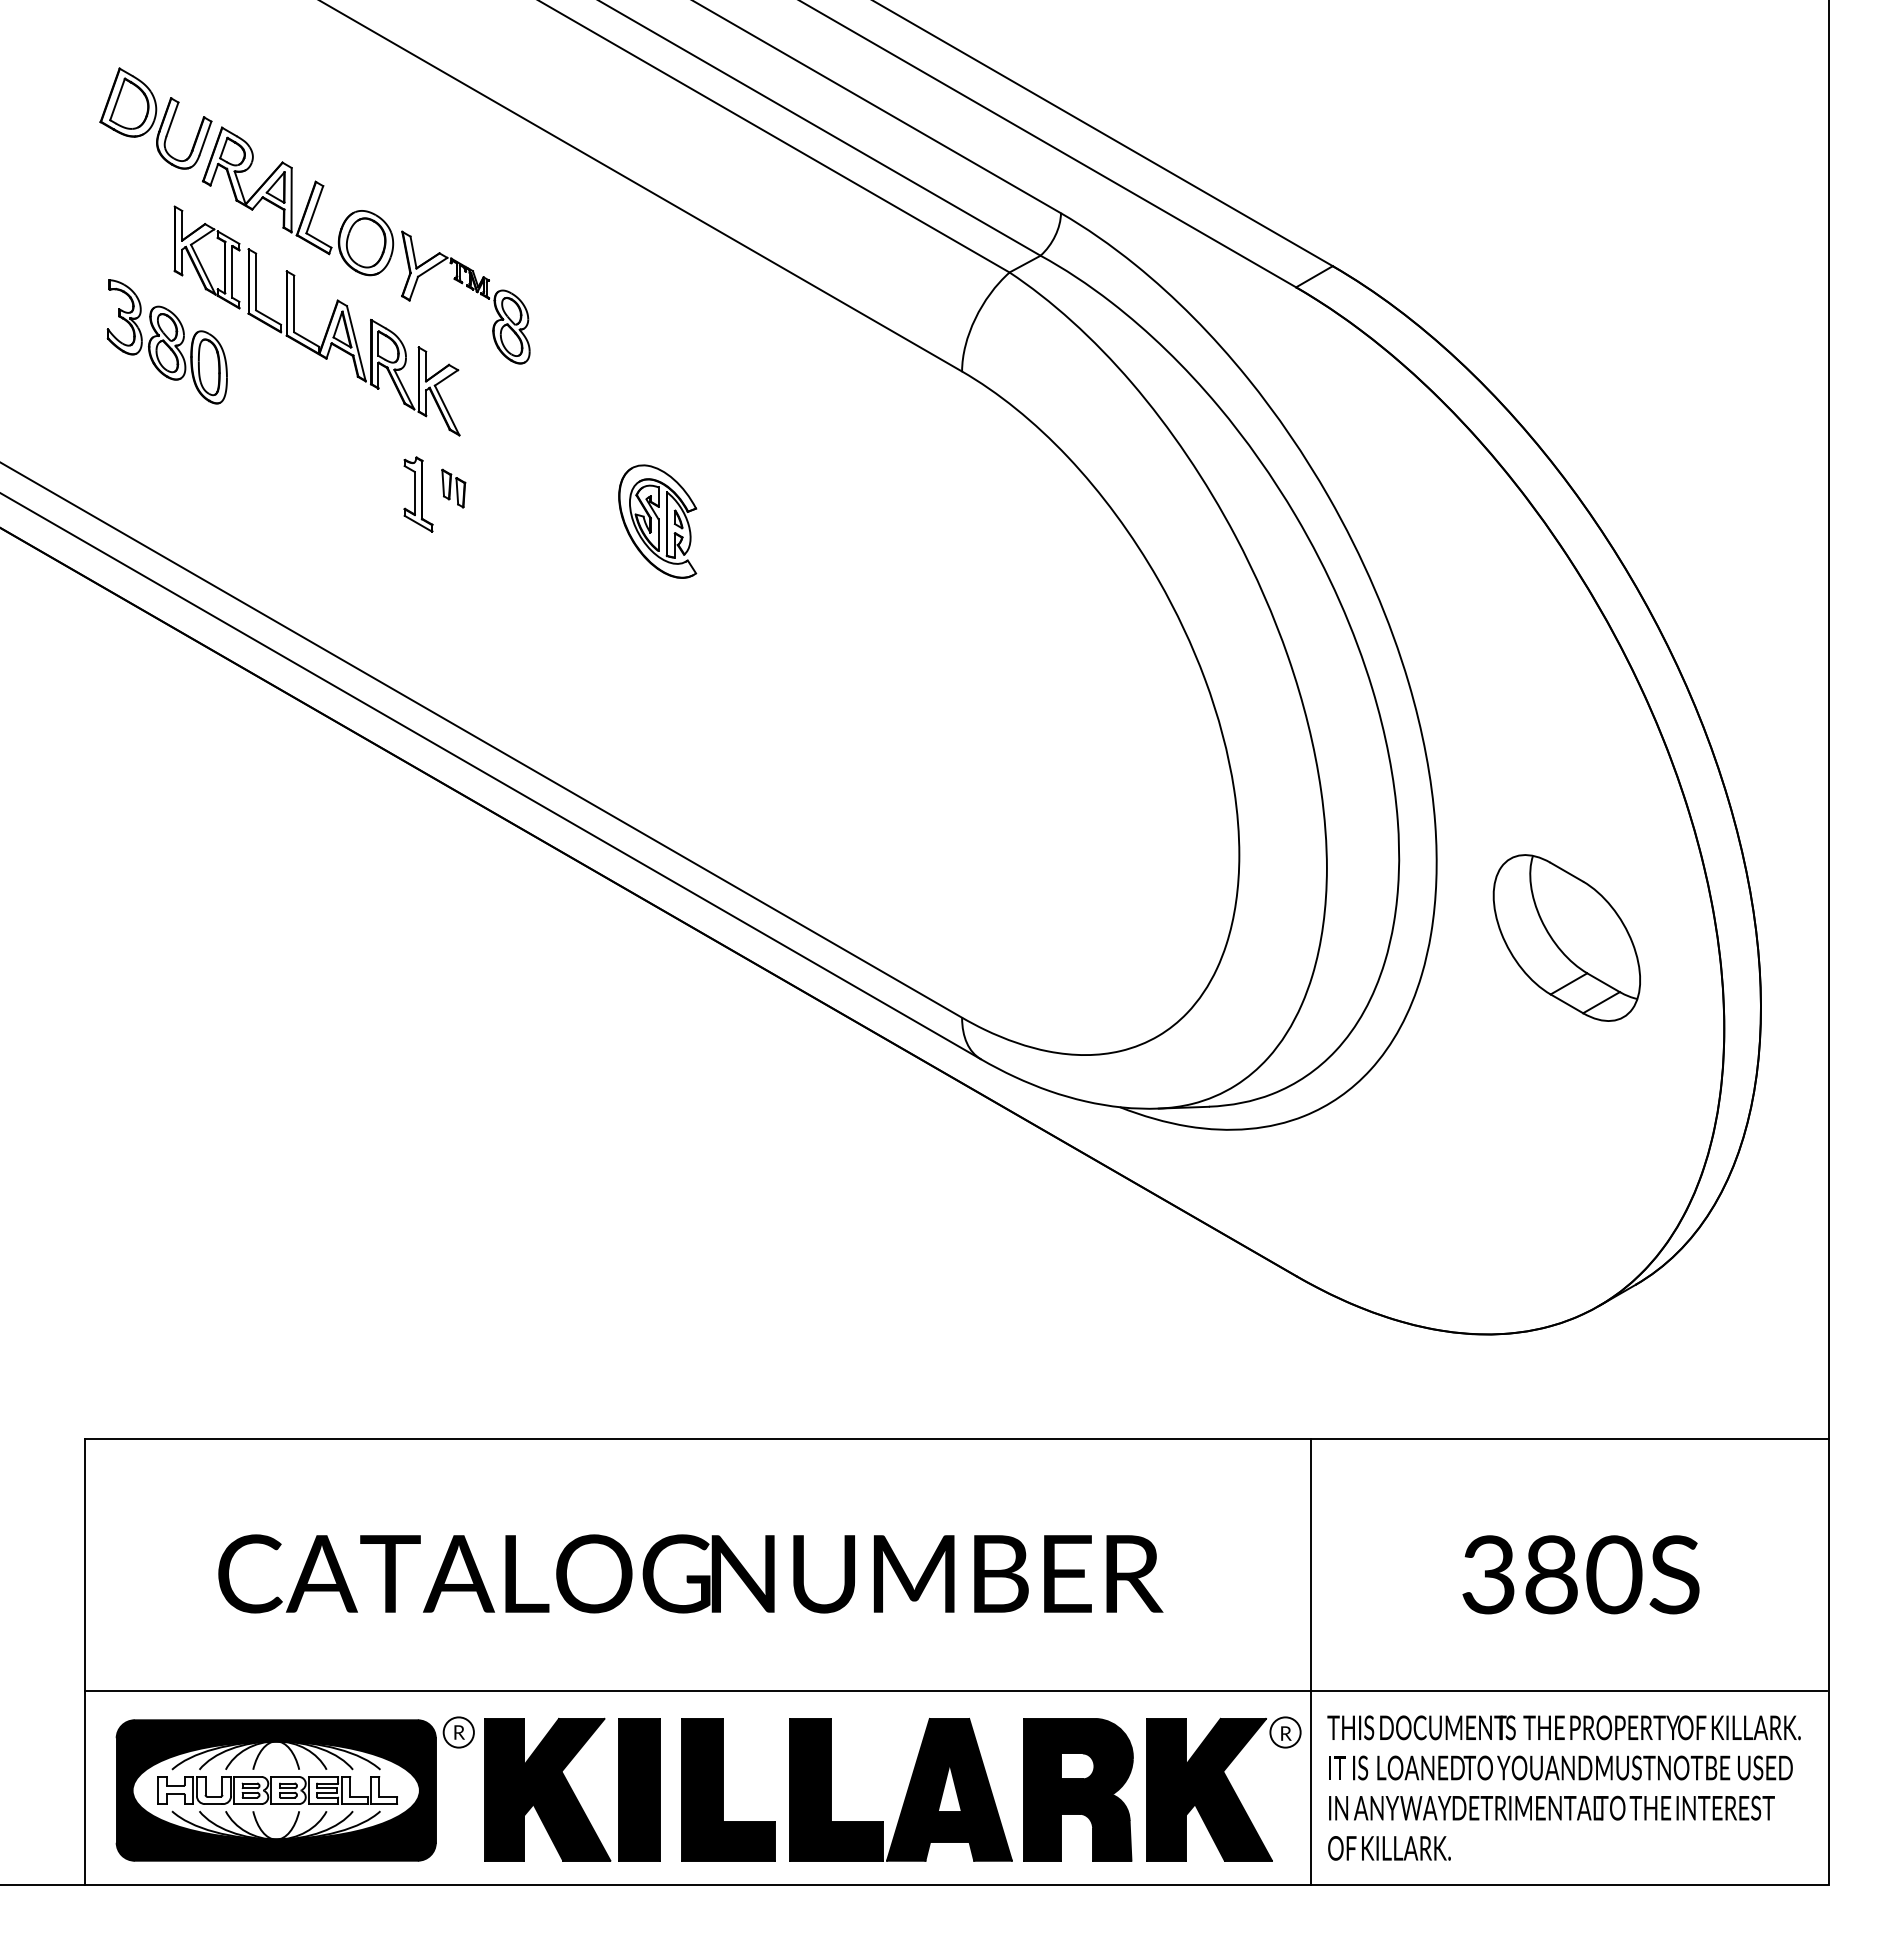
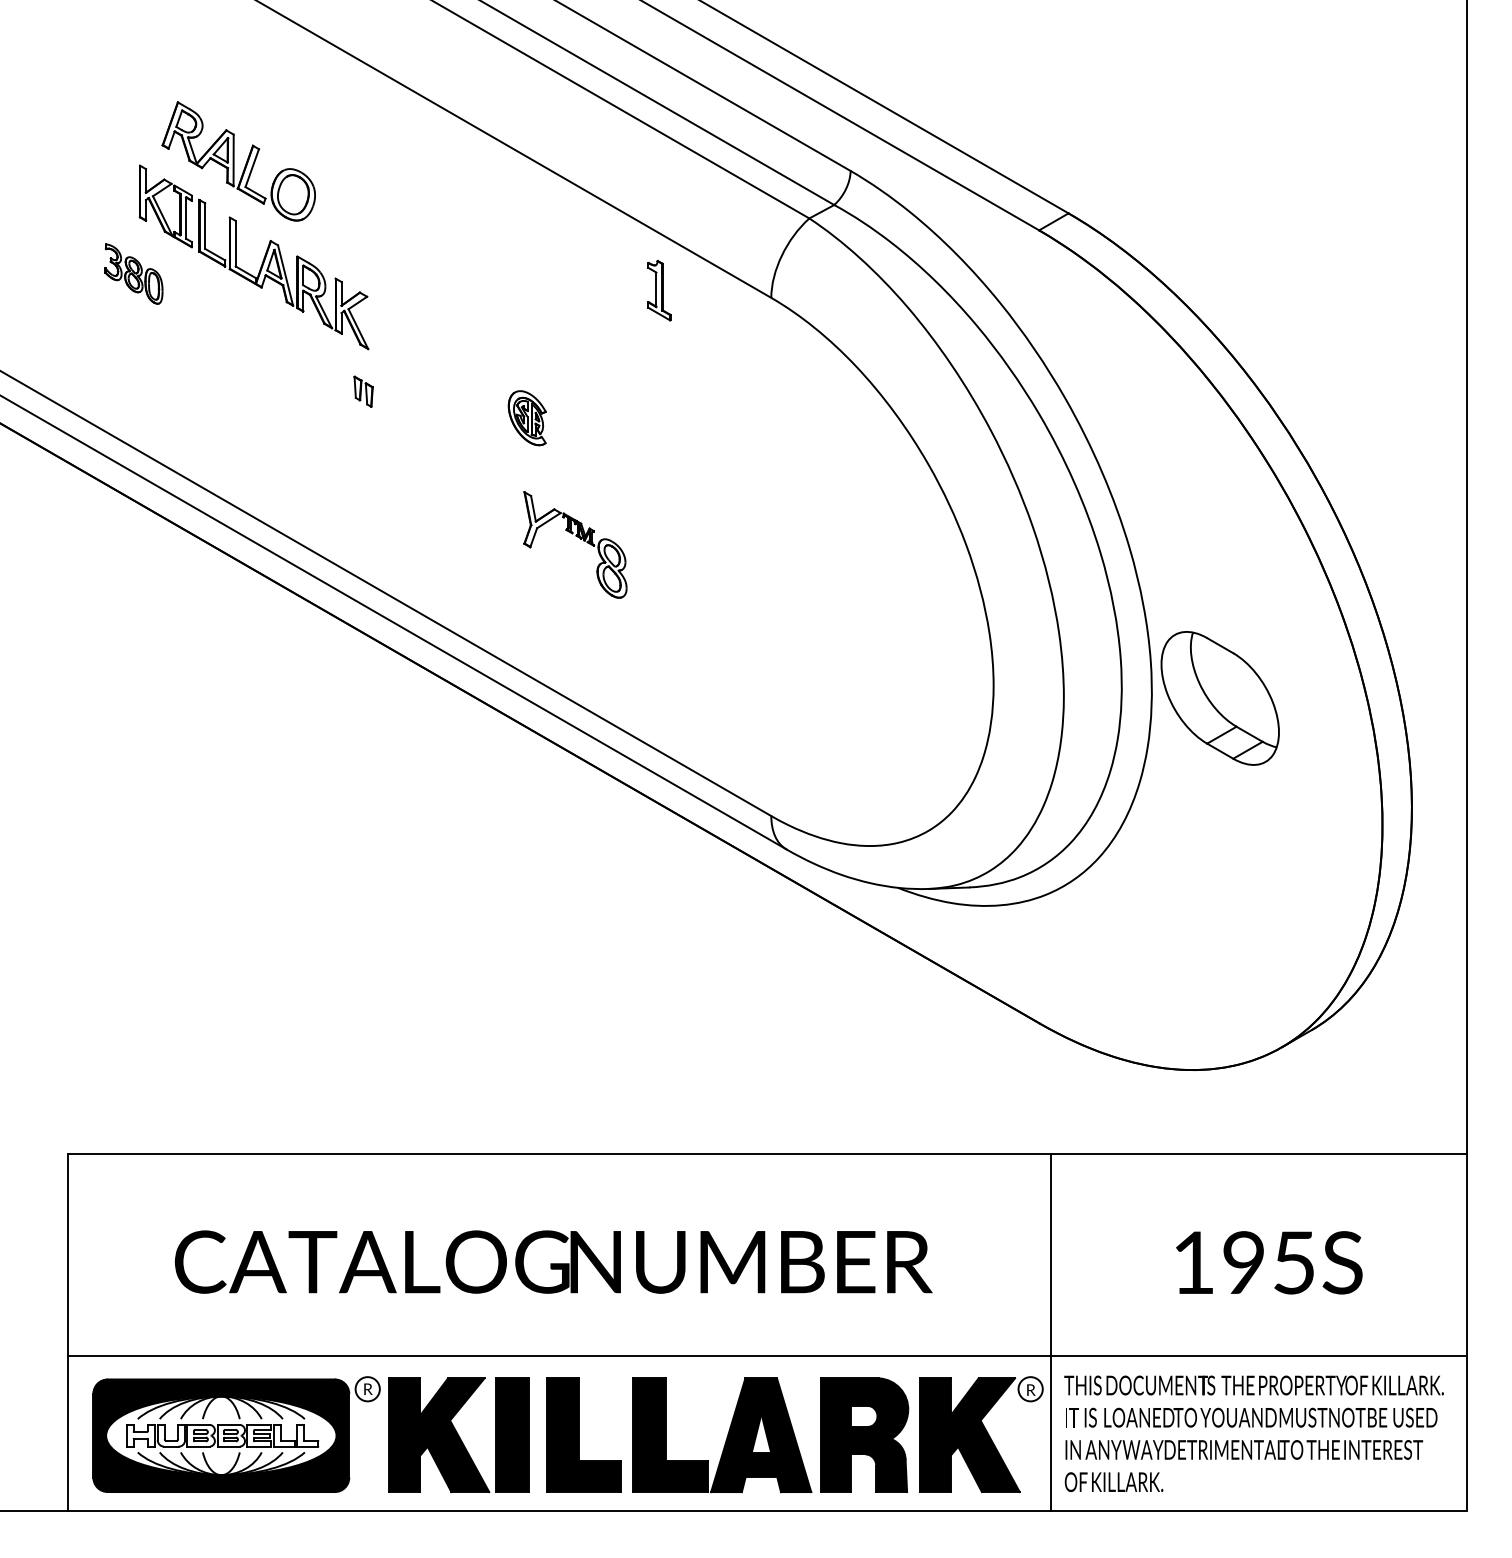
part: (155, 118) -> (124, 94), removed
part: (470, 289) -> (579, 538), moved
part: (166, 341) -> (133, 273), size x0.6
part: (418, 494) -> (659, 290), moved
part: (657, 521) -> (527, 418), size x0.6
part: (1566, 937) -> (1219, 698), moved
text: (1552, 1574) -> (1244, 1262), 380S -> 195S

